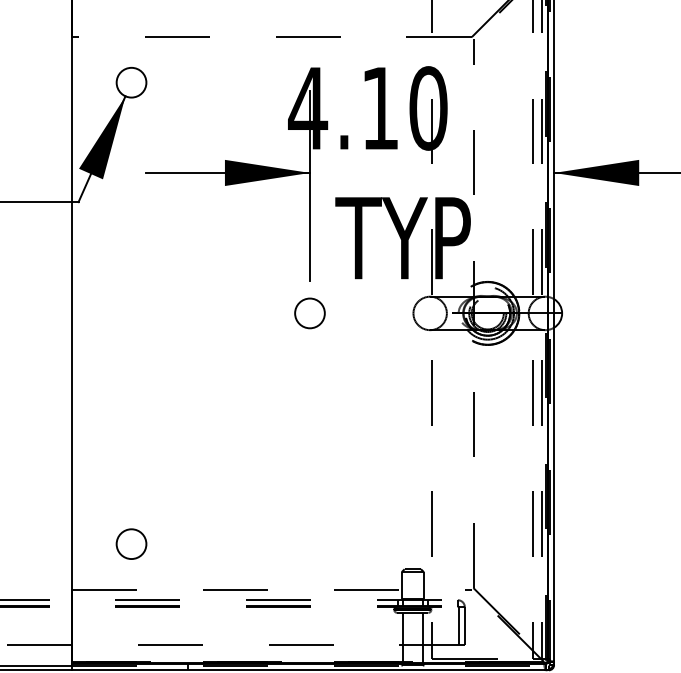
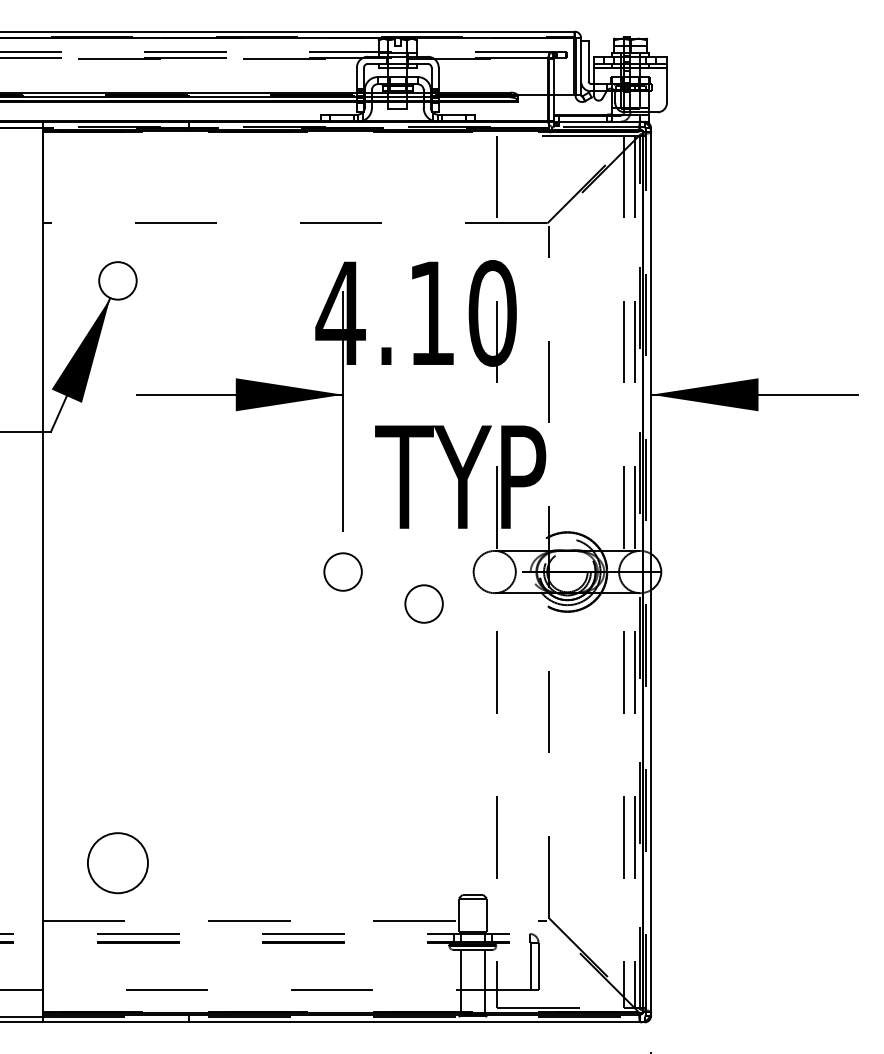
circle: (373, 338) -> (423, 603), added
circle: (131, 543) -> (117, 862), size x1.6

